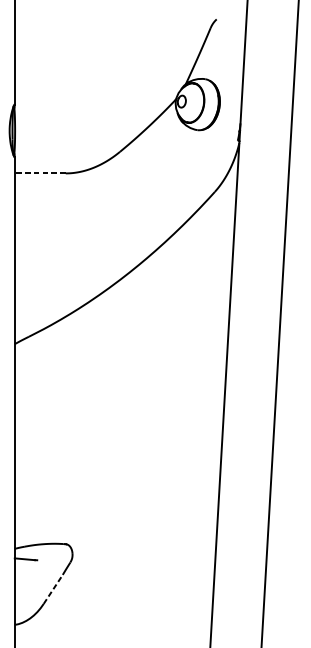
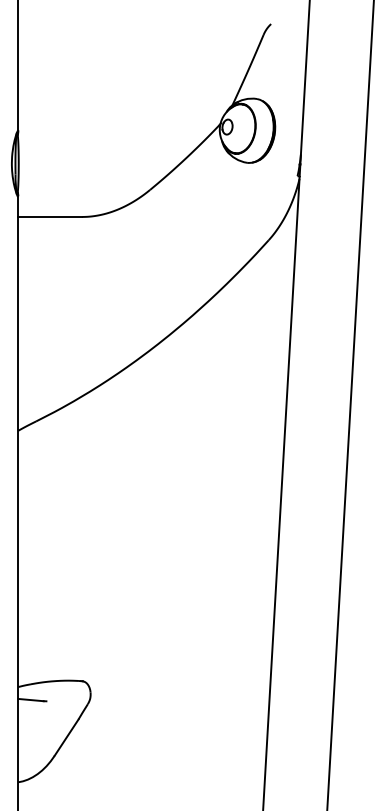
line: (40, 173) -> (50, 216), dashed -> solid
line: (53, 589) -> (66, 737), dashed -> solid

